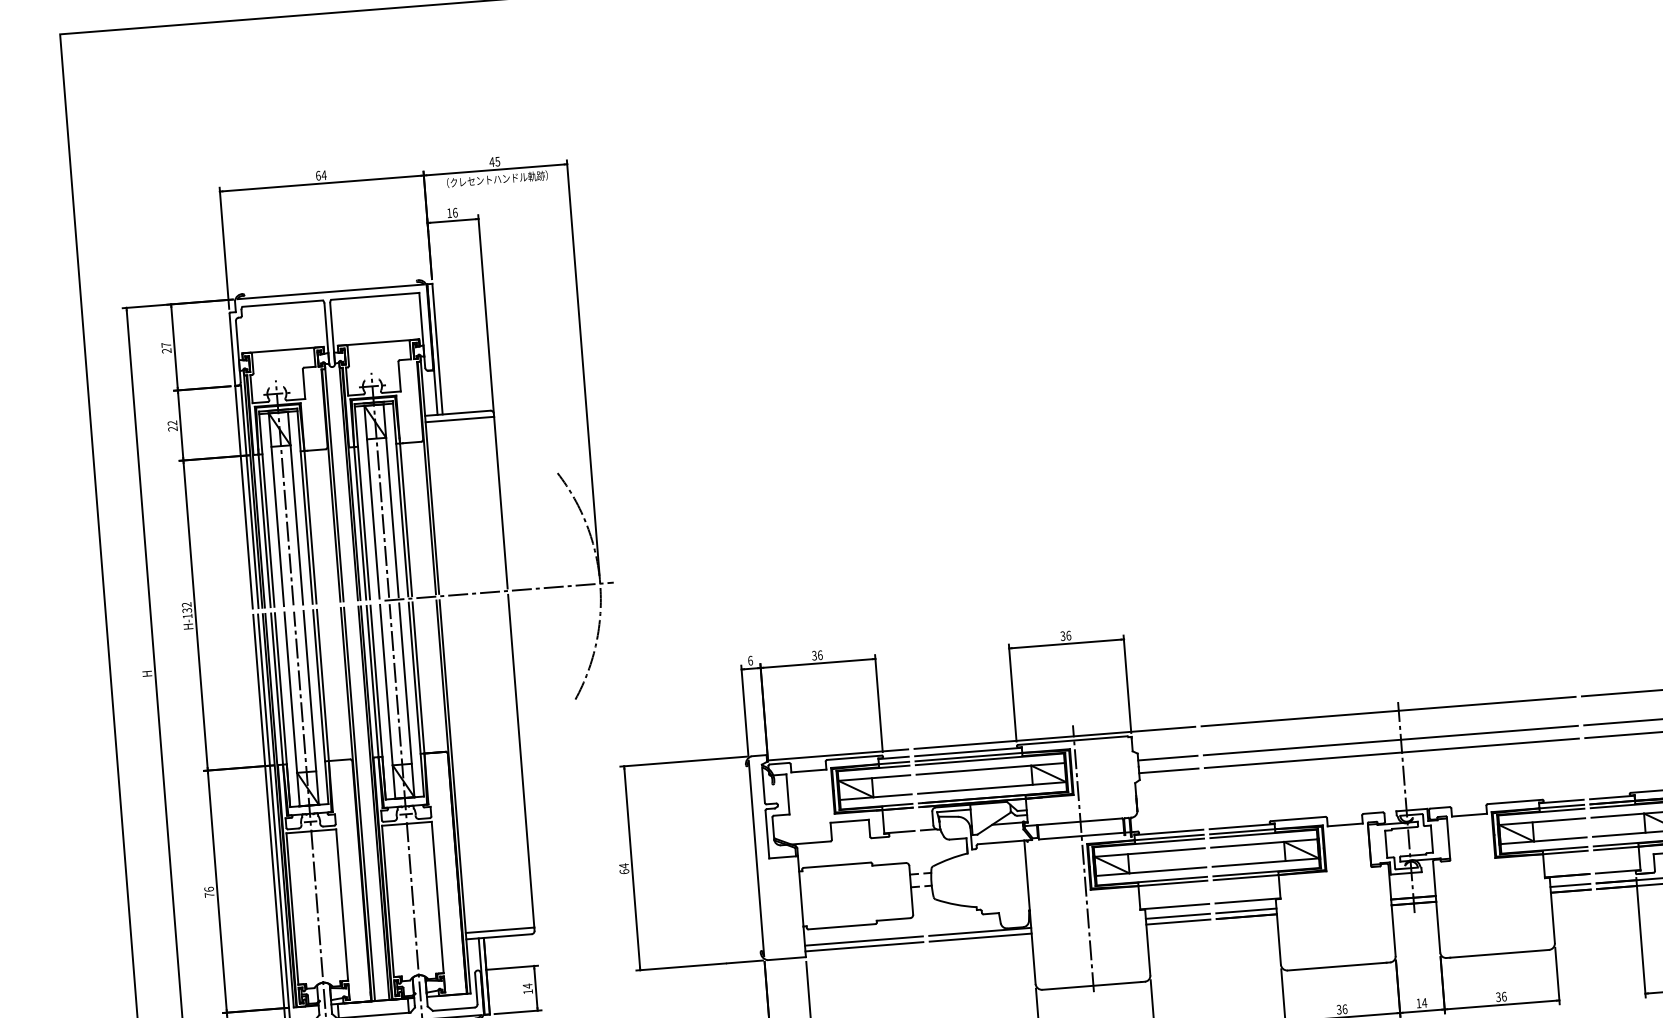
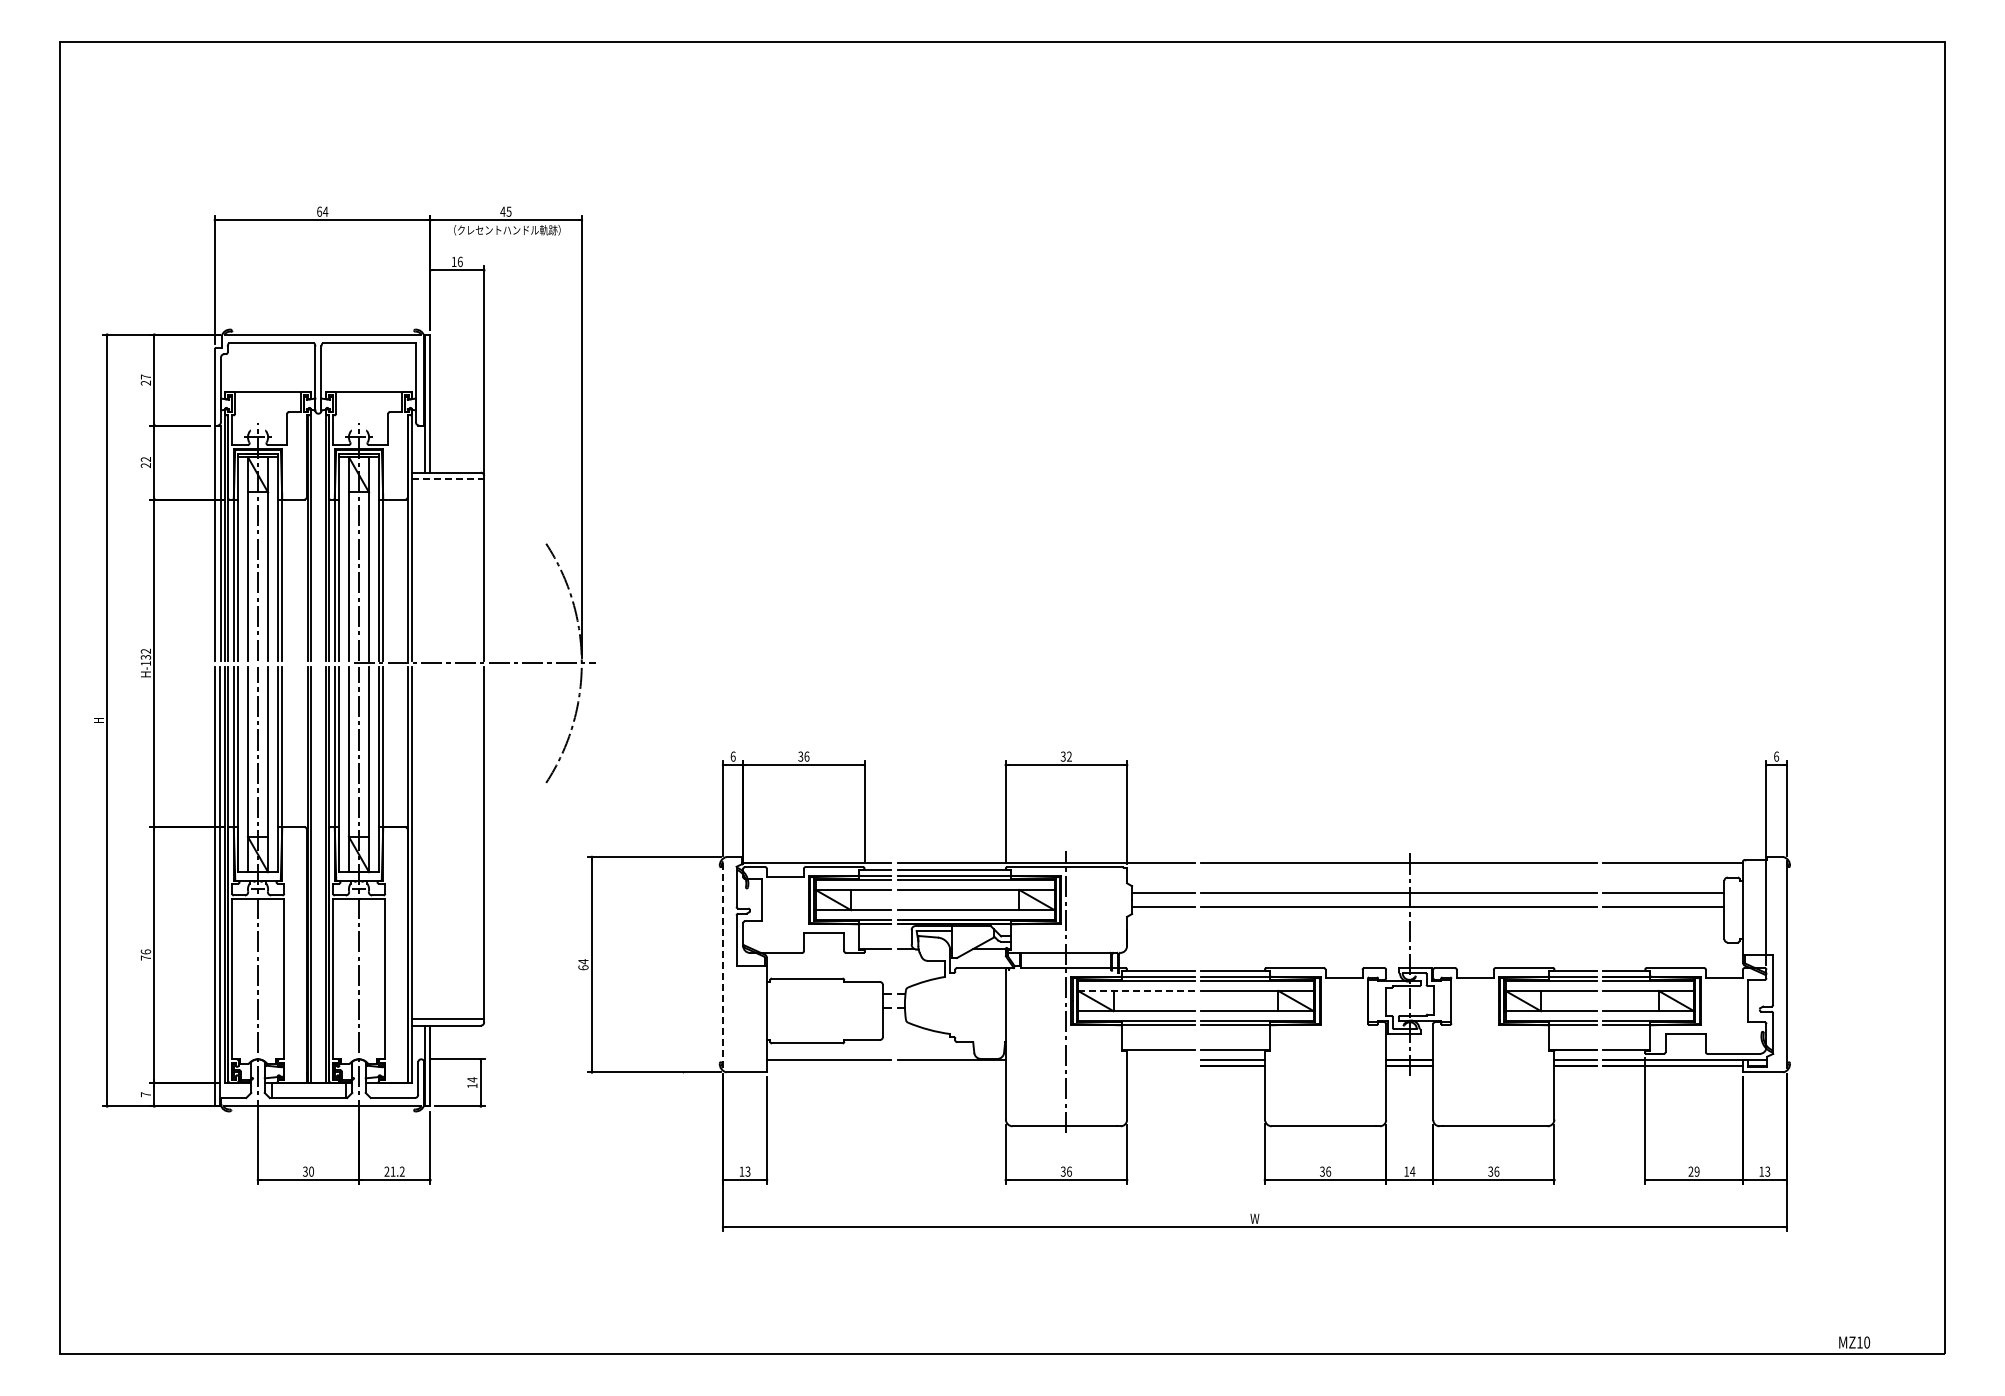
line: (460, 419) -> (448, 479), solid -> dashed
text: (1068, 635) -> (1069, 756), 36 -> 32
line: (1148, 852) -> (1135, 990), solid -> dashed
line: (756, 858) -> (723, 964), solid -> dashed
line: (1177, 916) -> (1160, 1060), removed
line: (1178, 922) -> (1160, 1066), removed
line: (980, 937) -> (951, 1066), removed
line: (863, 946) -> (828, 1066), removed

